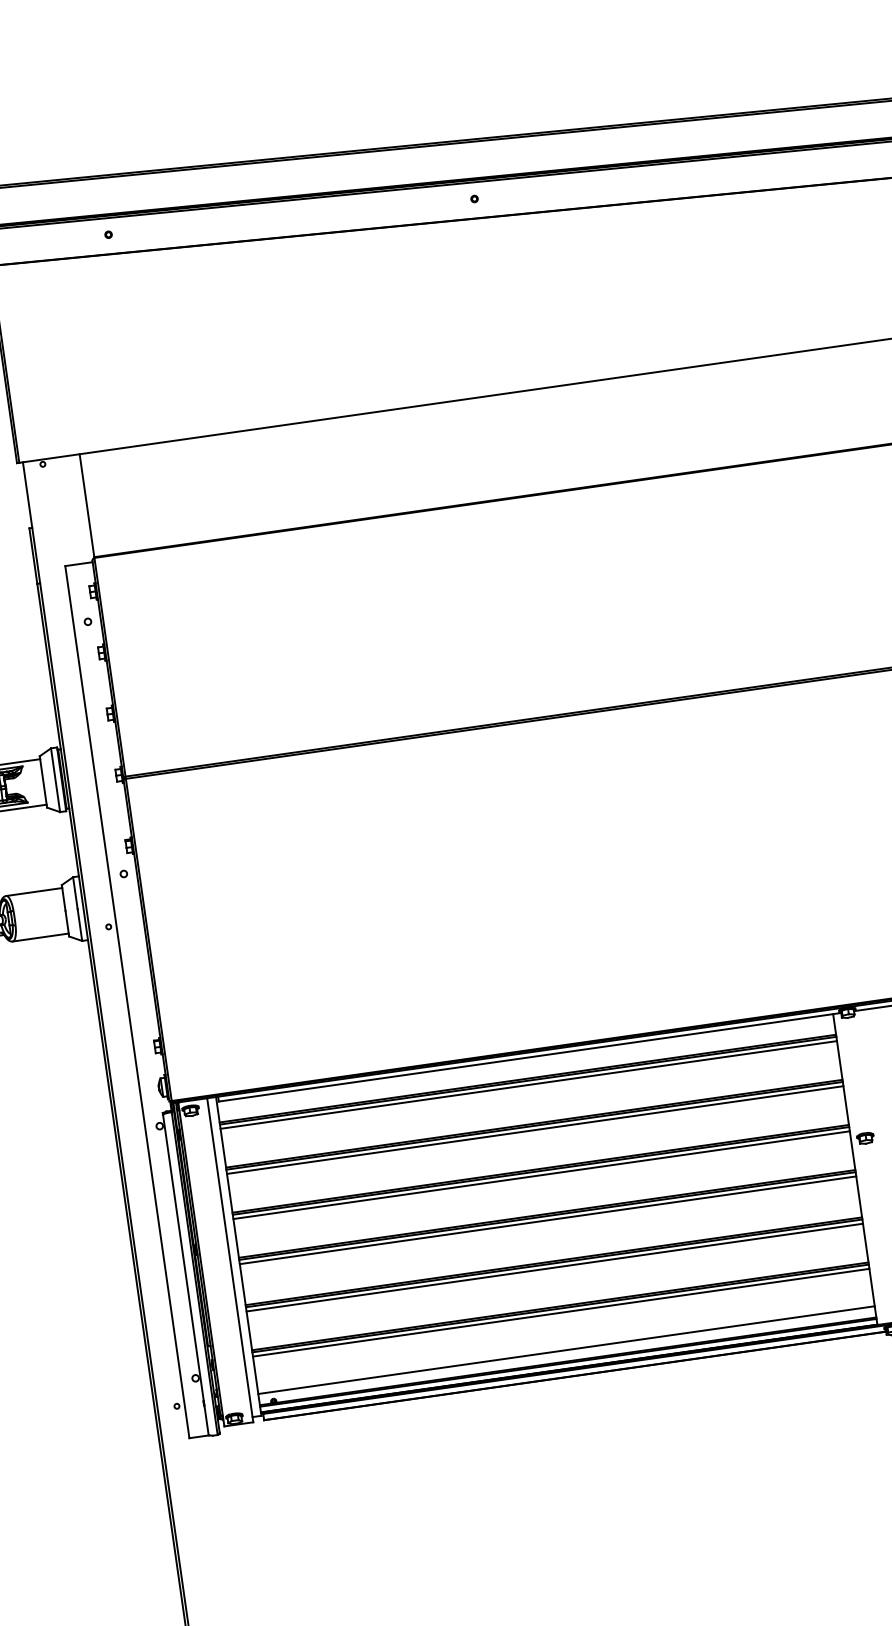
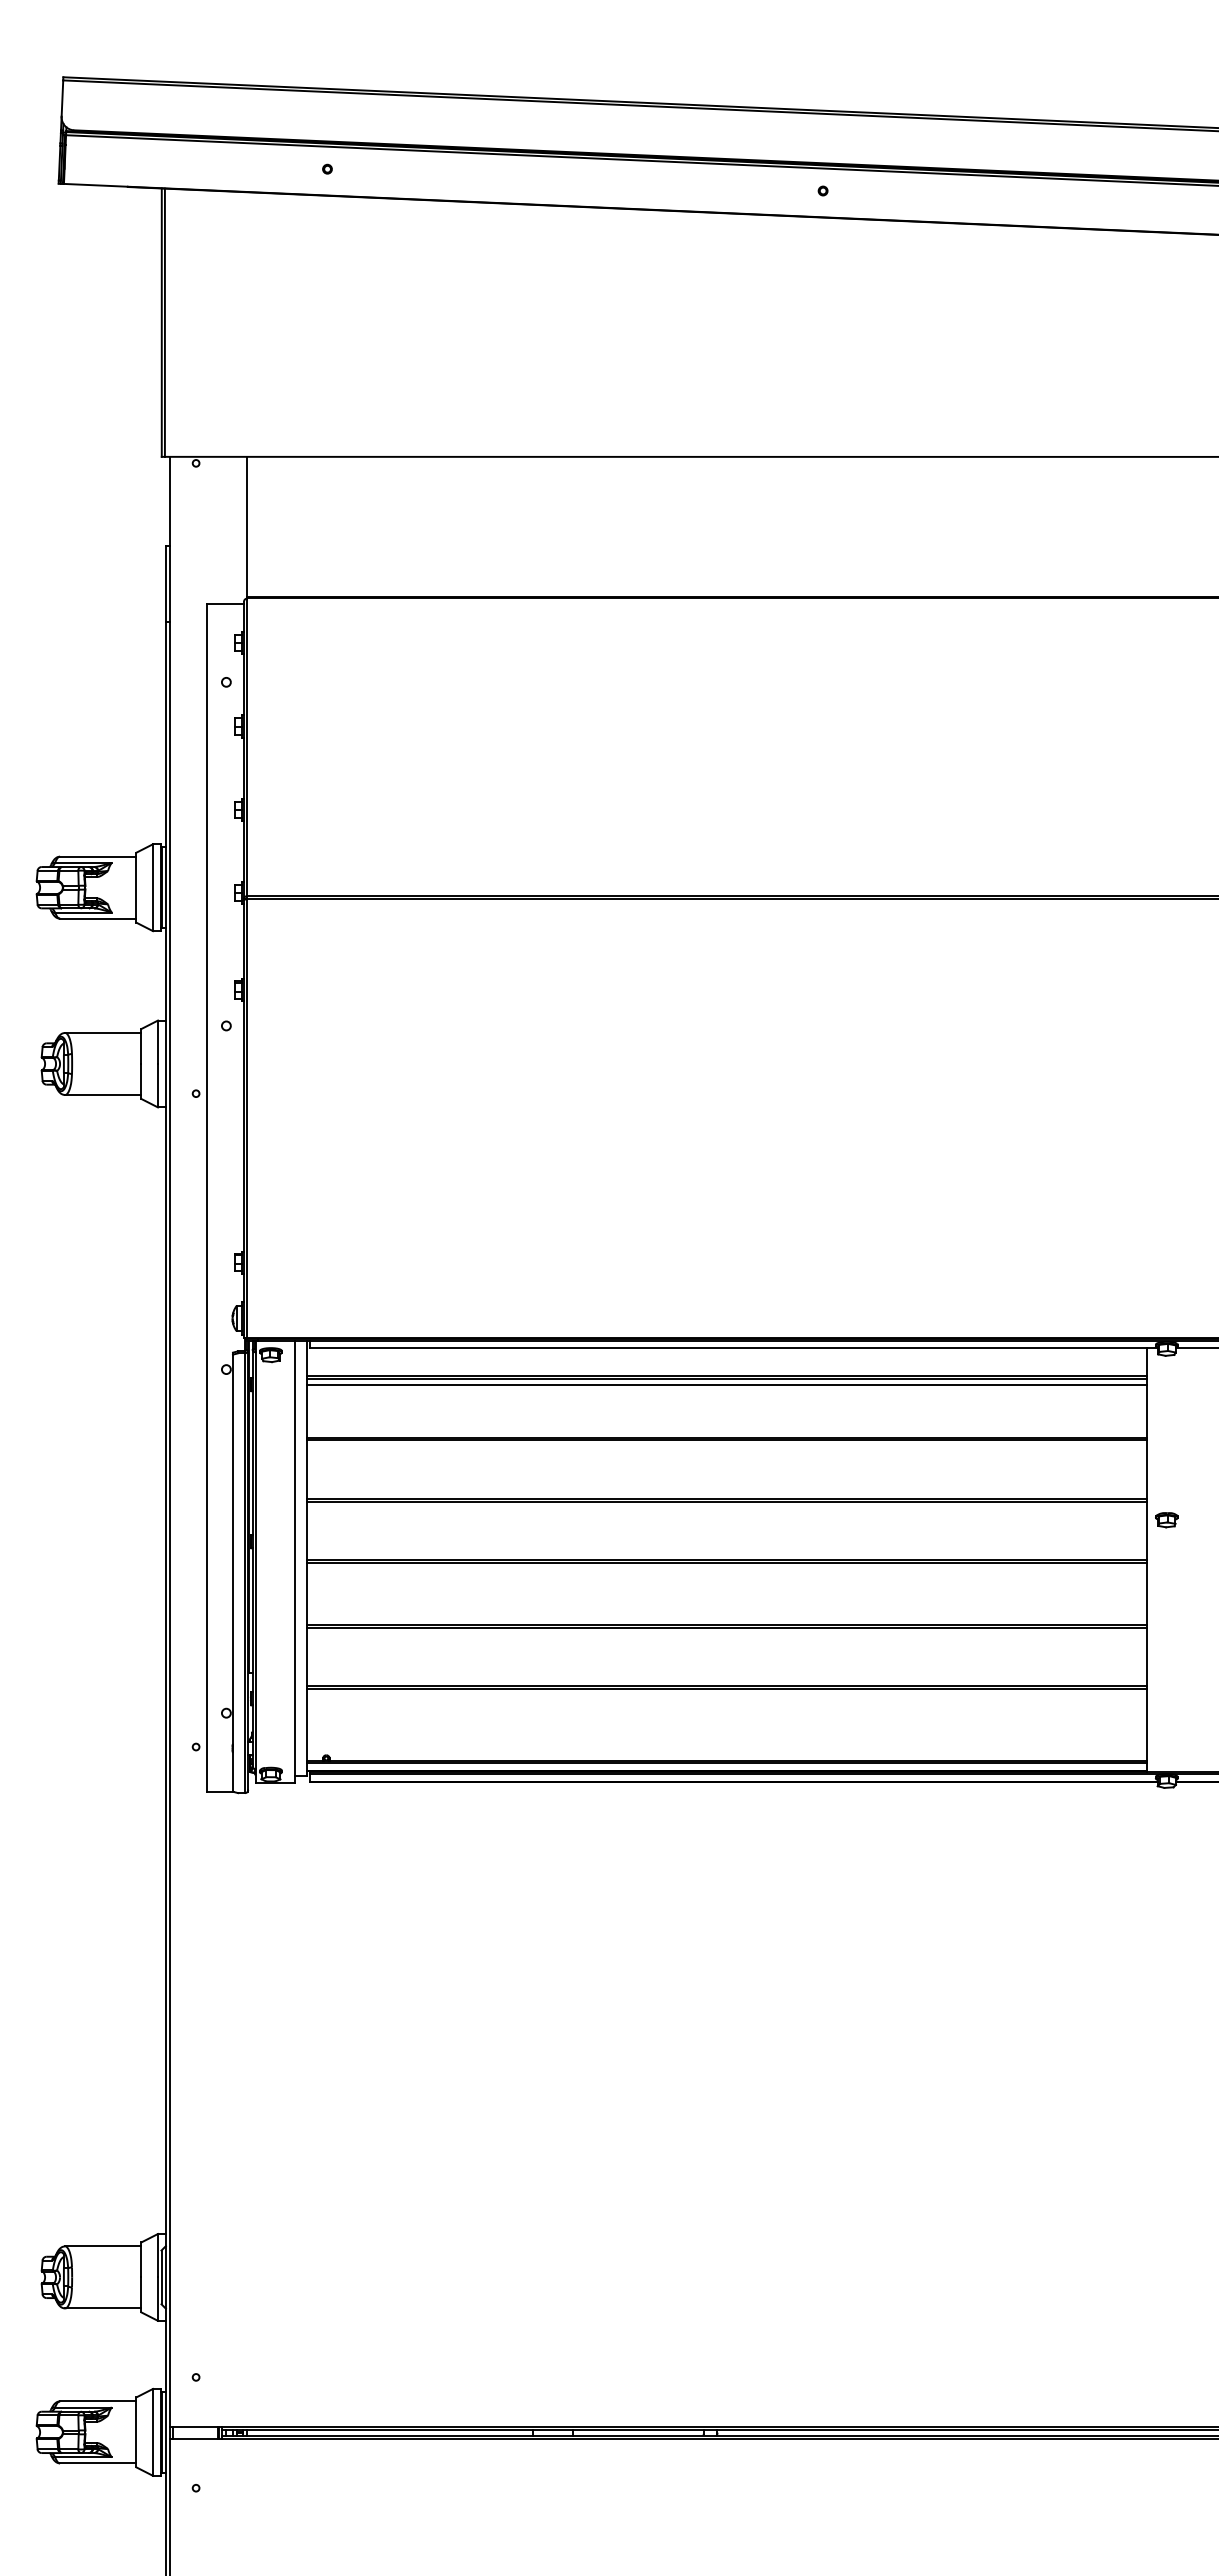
line: (535, 1130) -> (727, 1446), removed
line: (541, 1175) -> (727, 1507), removed
line: (548, 1220) -> (727, 1569), removed
line: (555, 1267) -> (727, 1633), removed
line: (561, 1312) -> (727, 1695), removed
line: (566, 1350) -> (727, 1746), removed

